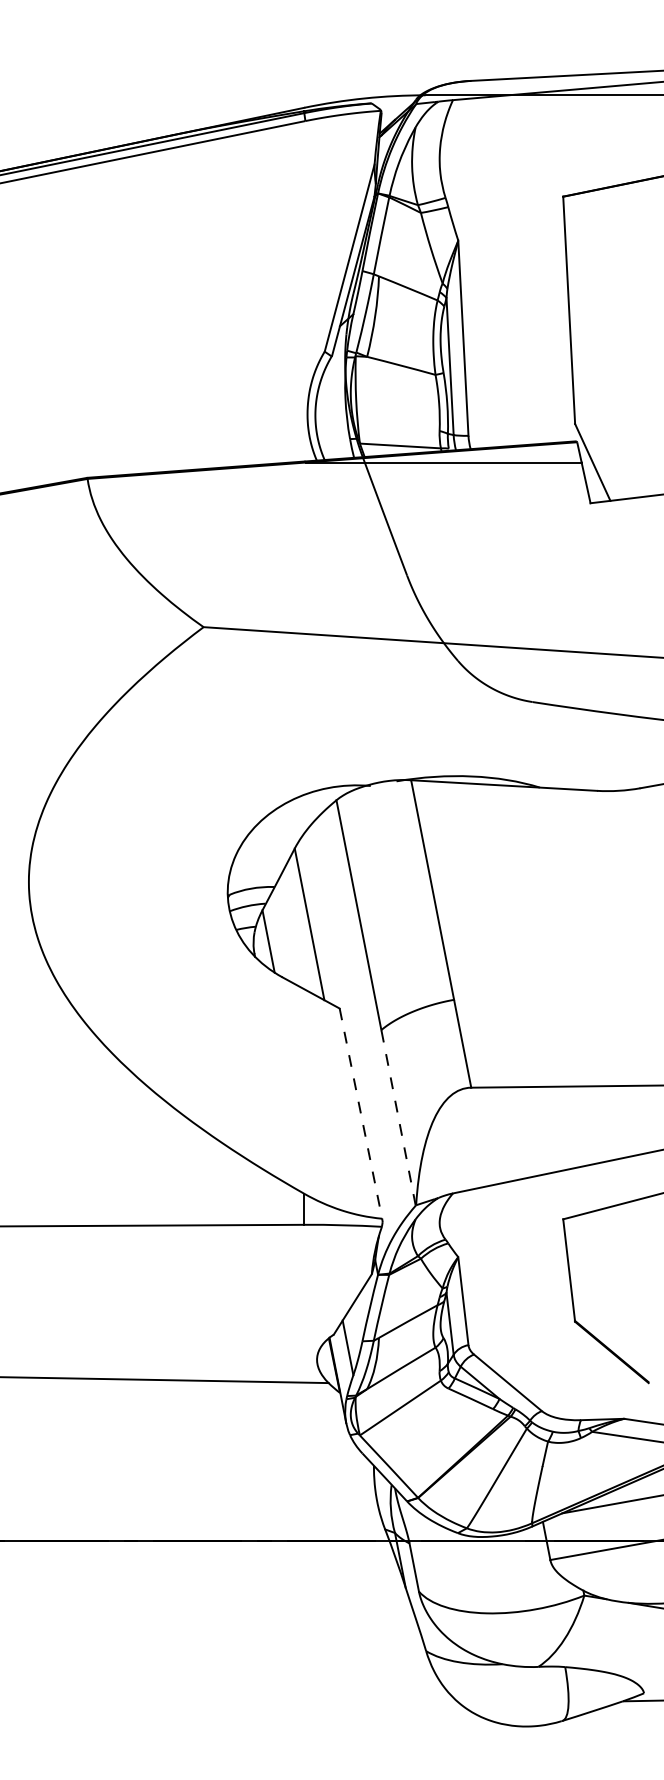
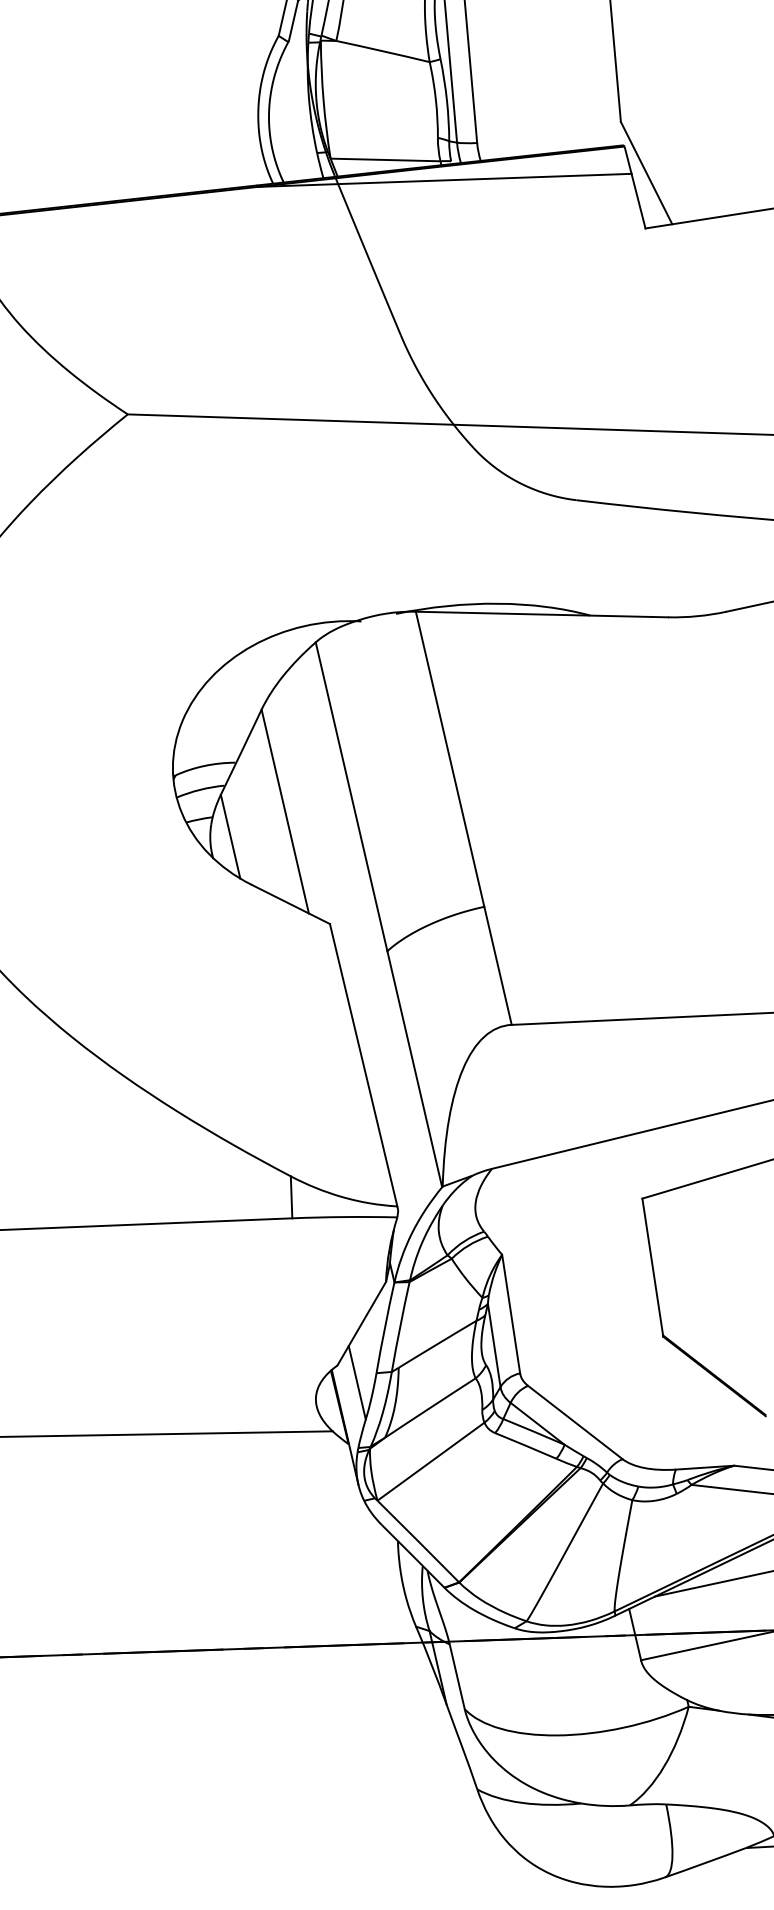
line: (361, 1114) -> (364, 1066), dashed -> solid
line: (398, 1117) -> (414, 1068), dashed -> solid

